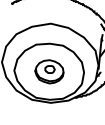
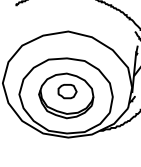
part: (49, 71) -> (66, 95), size x1.43

